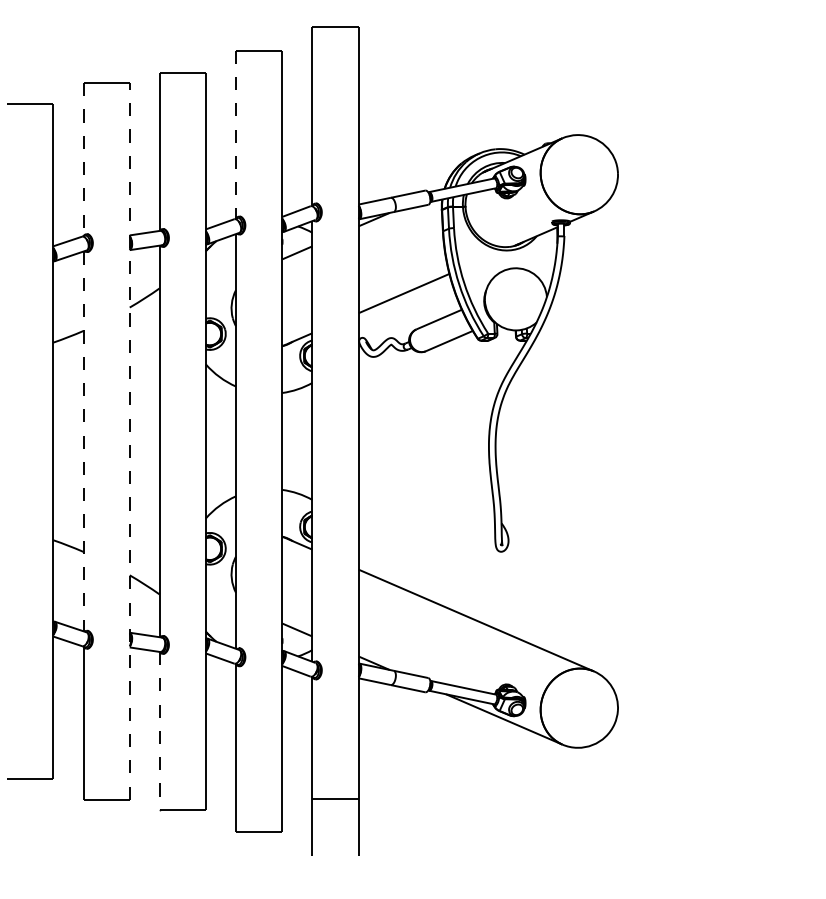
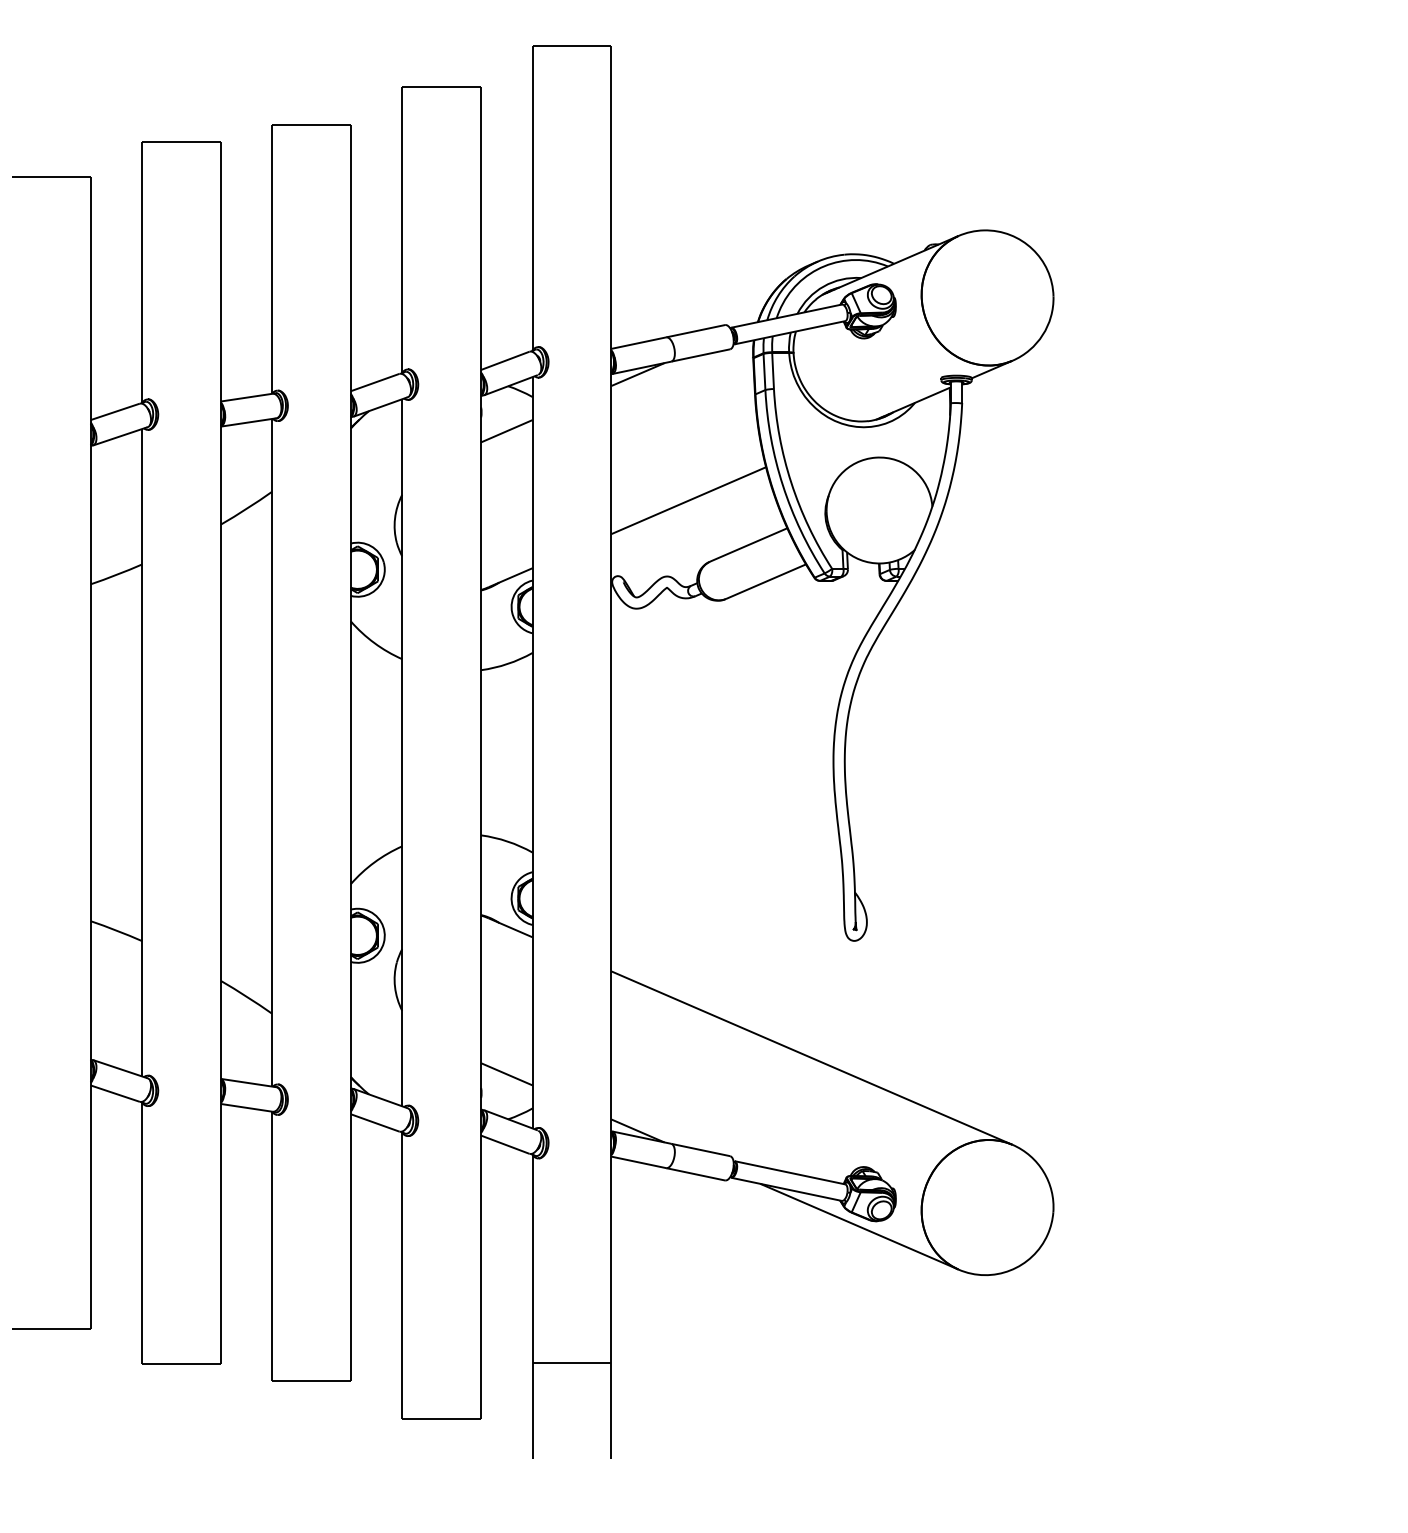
line: (236, 134) -> (403, 229), dashed -> solid
line: (83, 160) -> (142, 273), dashed -> solid
line: (129, 440) -> (220, 751), dashed -> solid
line: (83, 441) -> (142, 752), dashed -> solid
line: (159, 730) -> (271, 1245), dashed -> solid

